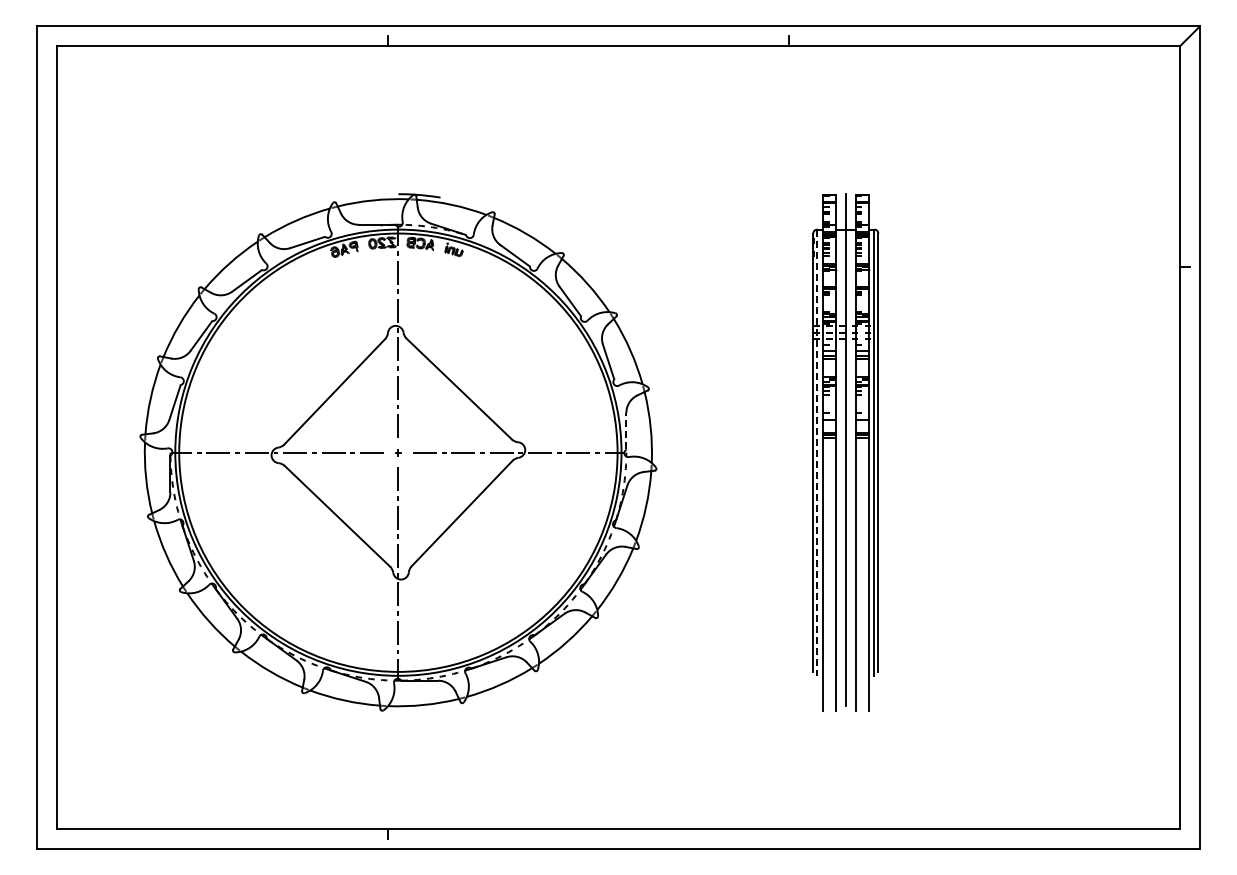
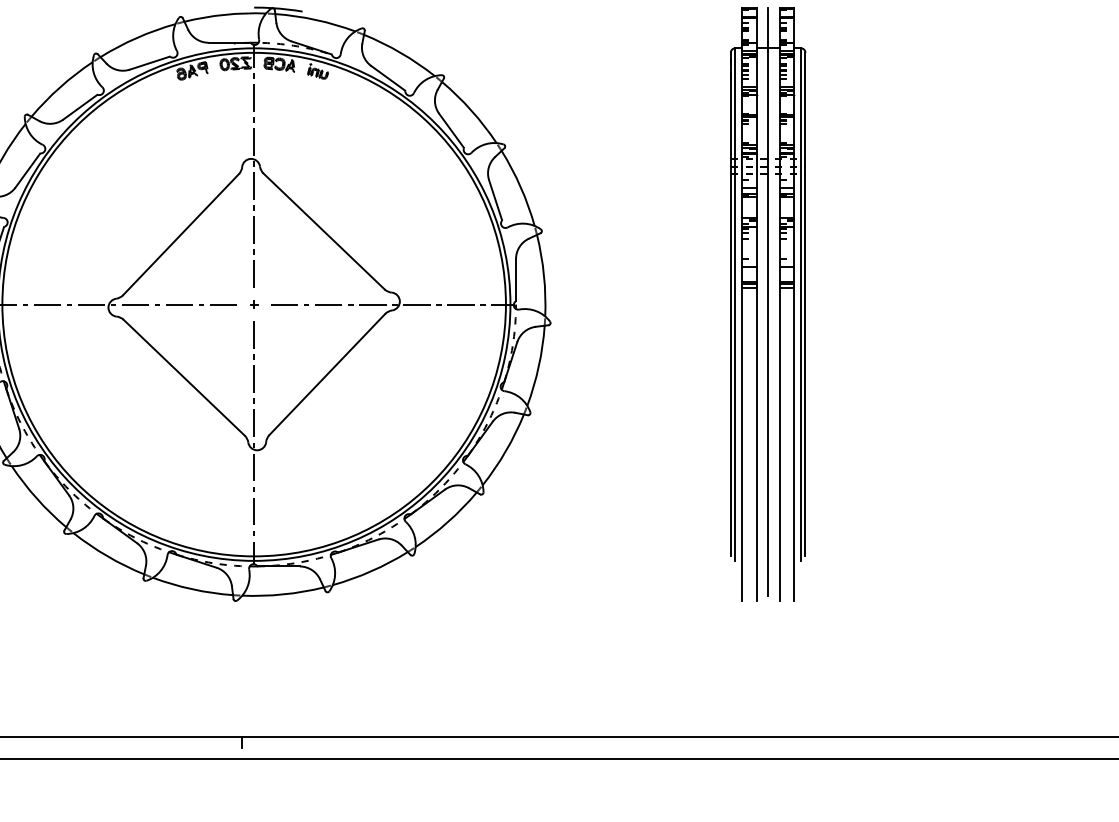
line: (626, 430) -> (516, 279), dashed -> solid
line: (817, 453) -> (735, 305), dashed -> solid

